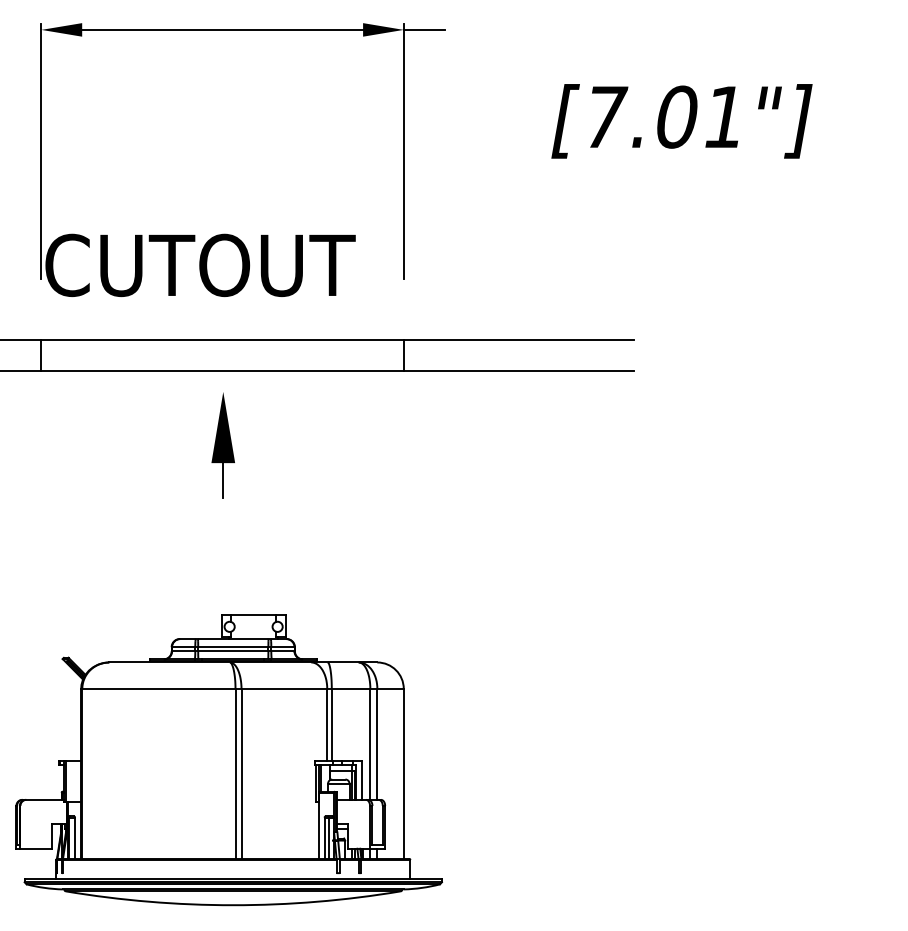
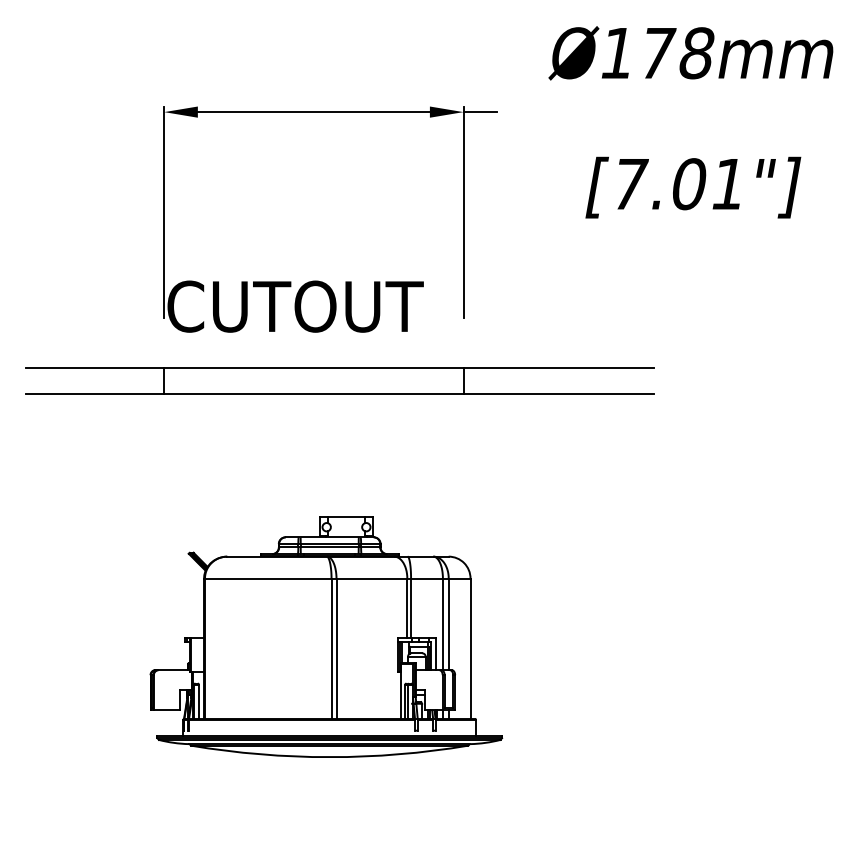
part: (223, 444) -> (314, 454), removed
part: (229, 759) -> (326, 636), moved

